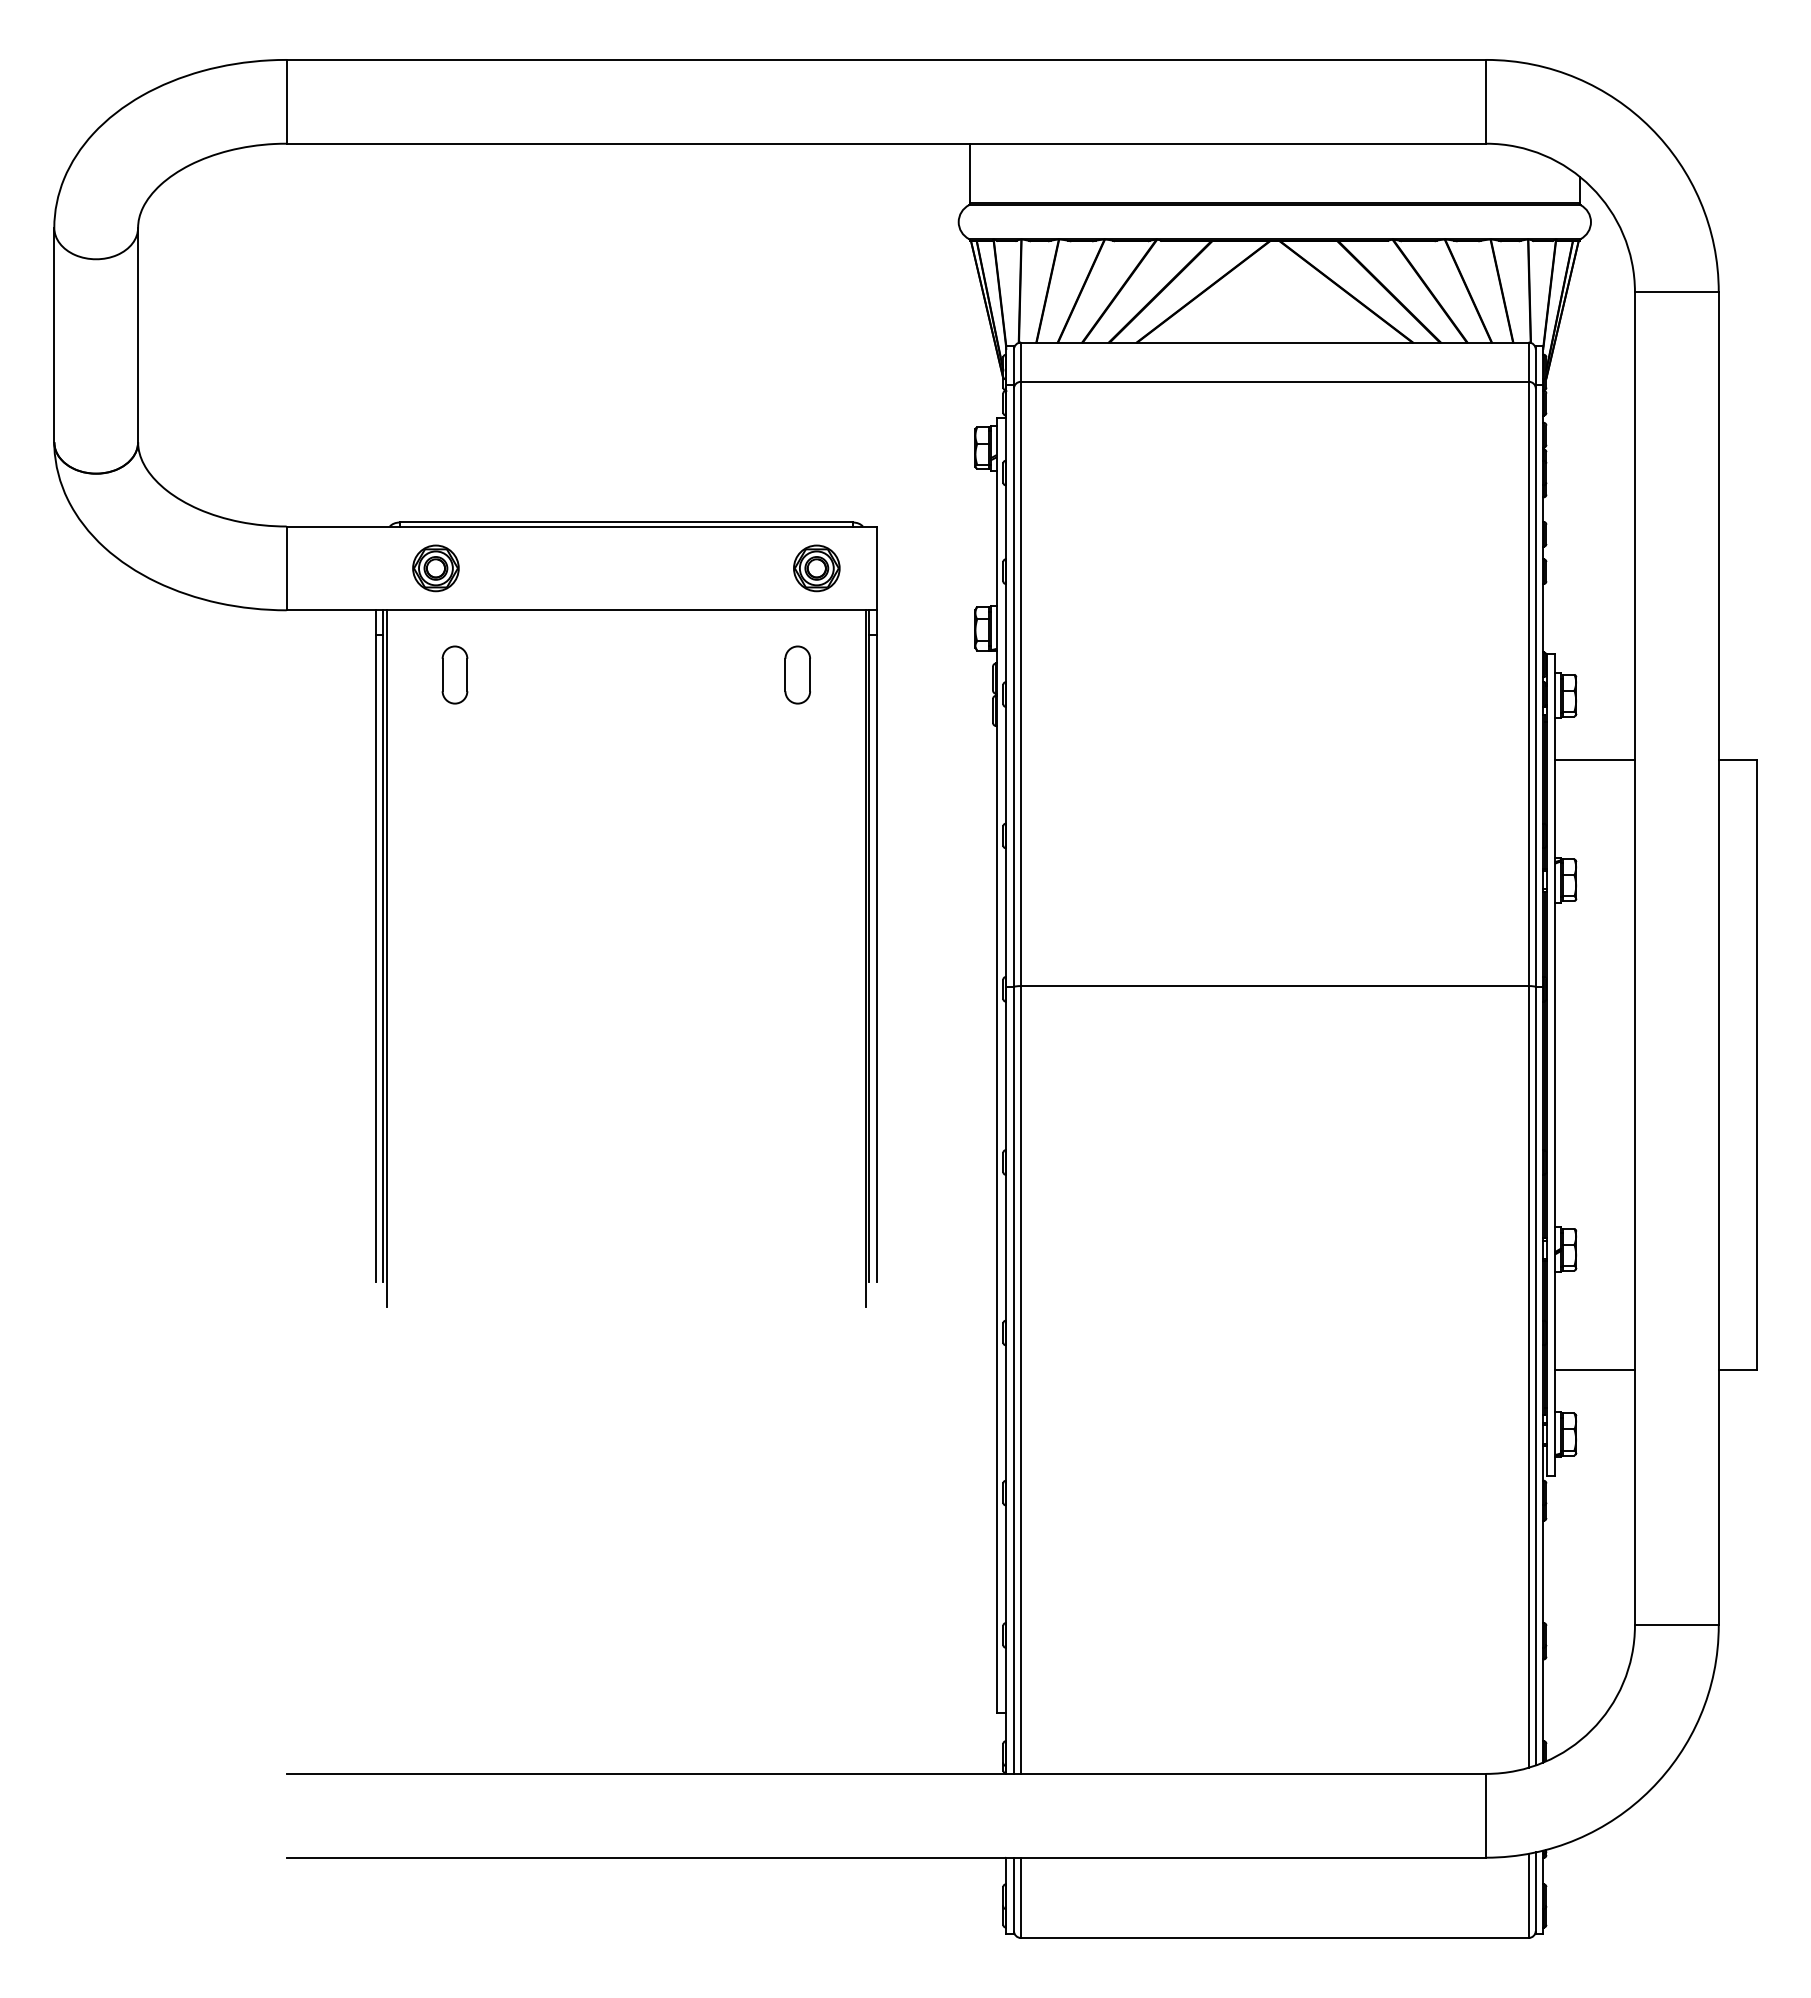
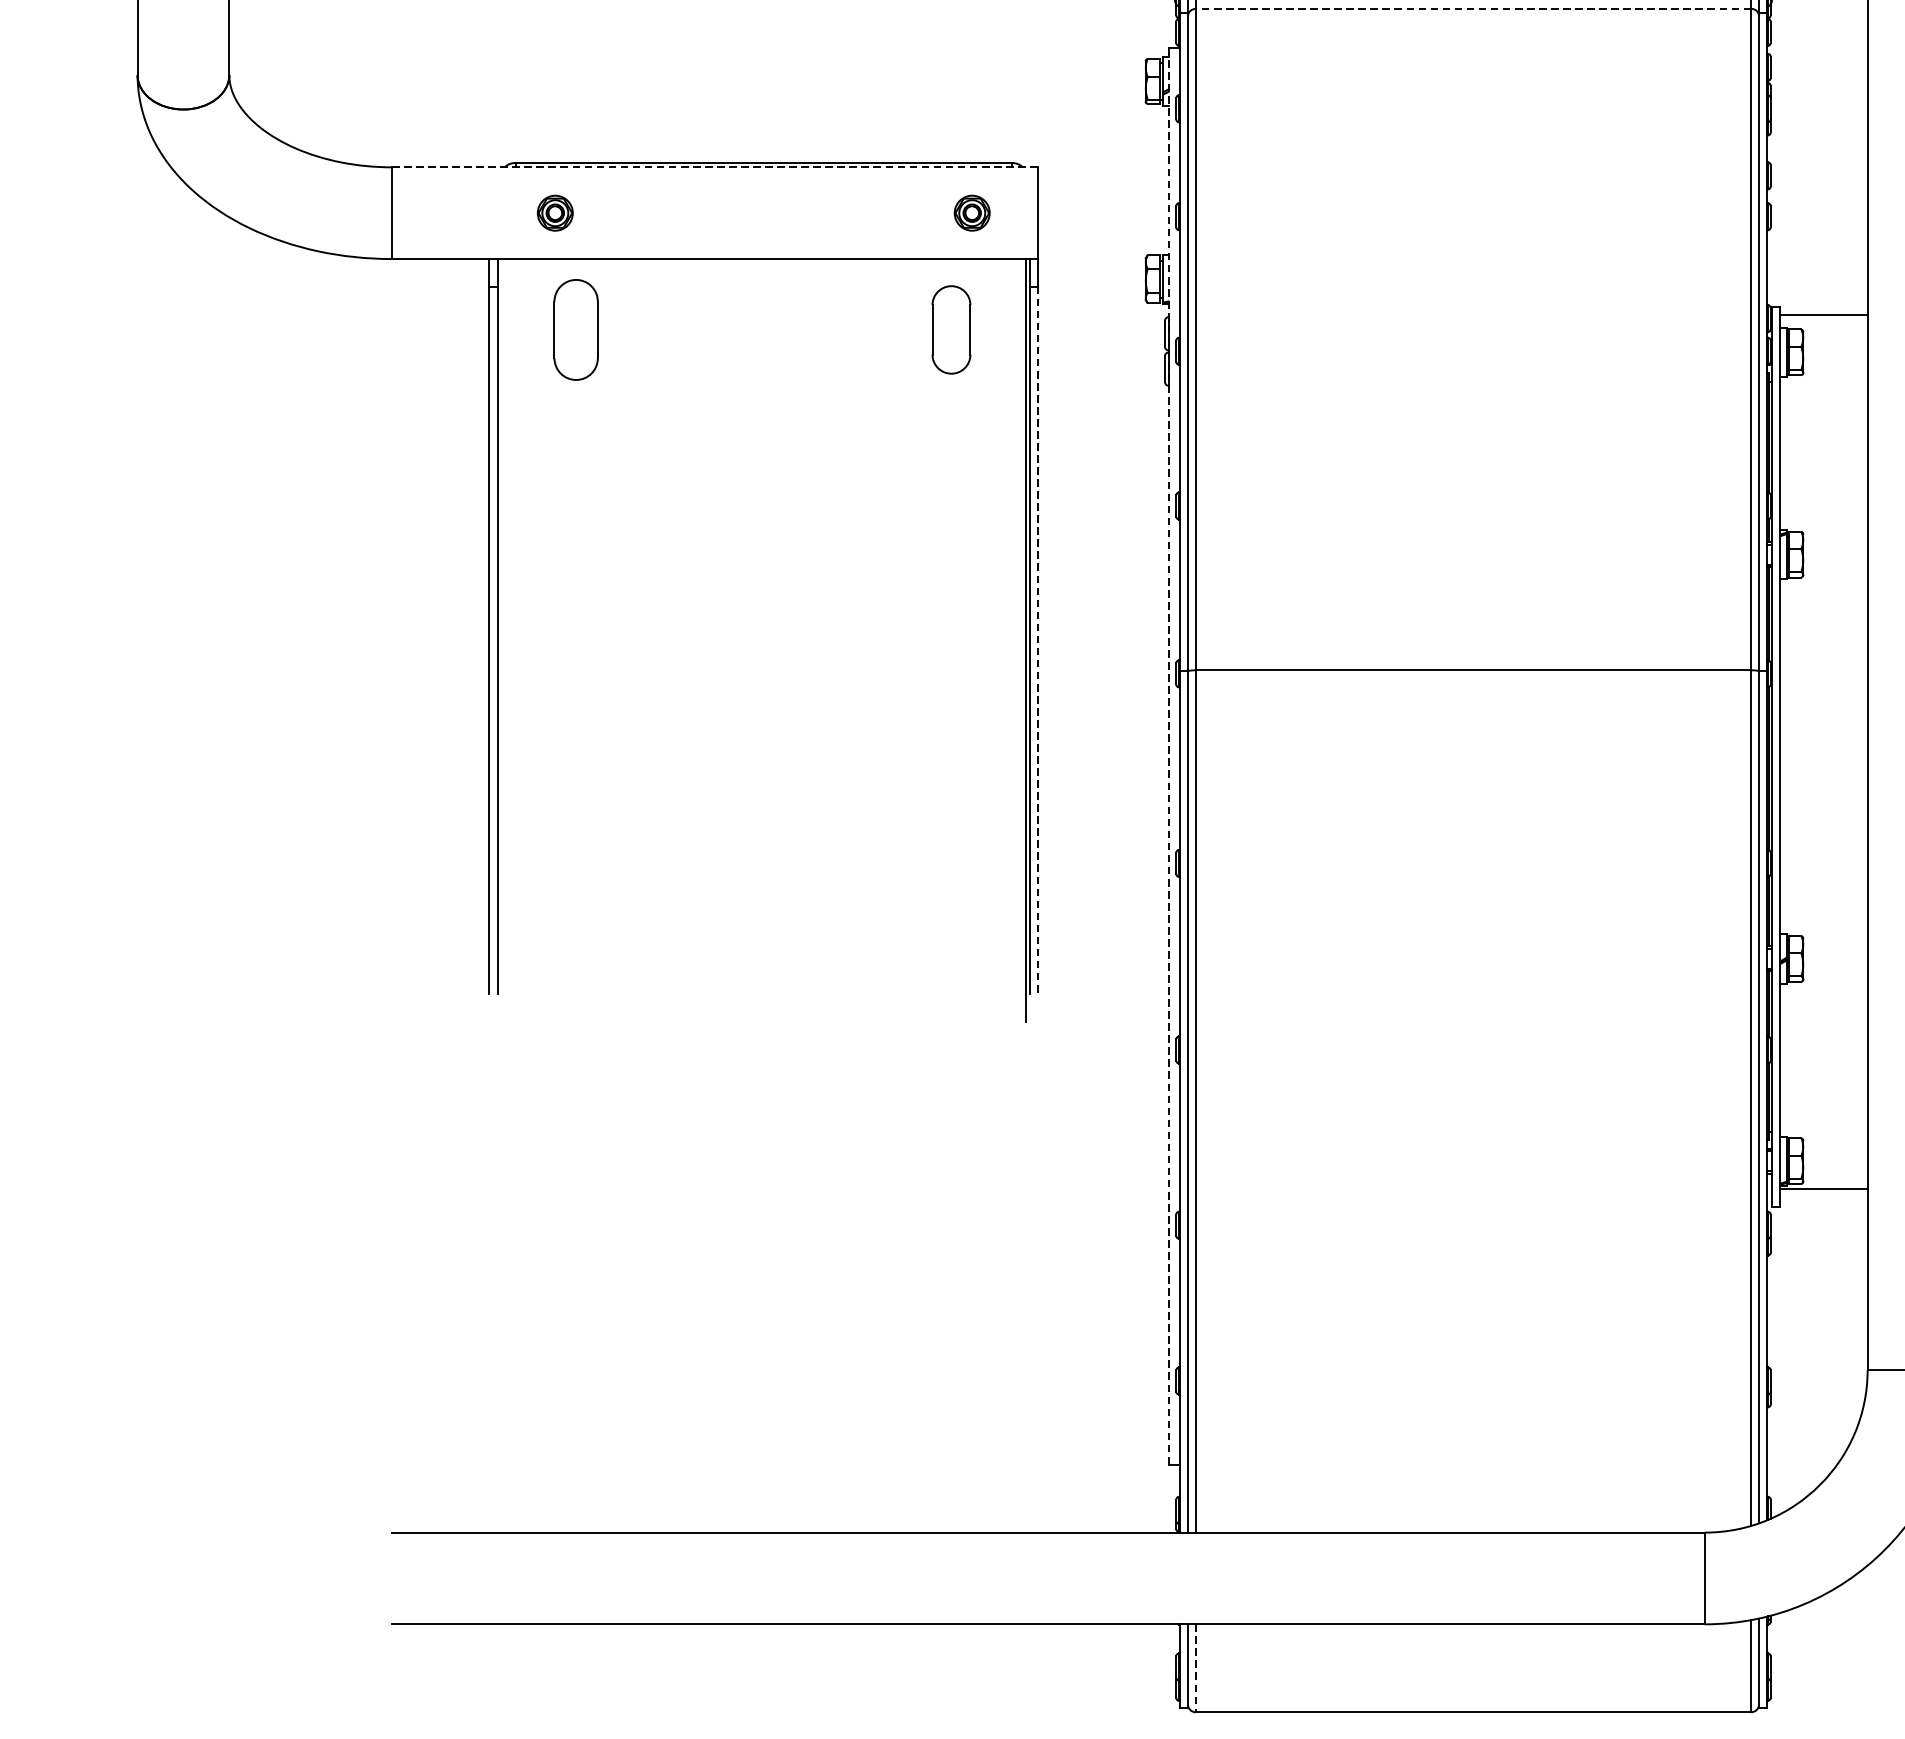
line: (1274, 381) -> (1473, 8), solid -> dashed
line: (582, 526) -> (715, 167), solid -> dashed
part: (435, 568) -> (554, 213), size x0.7
part: (816, 568) -> (971, 213), size x0.7
part: (454, 674) -> (575, 329), size x1.6
part: (797, 674) -> (951, 329), size x1.4
line: (1594, 760) -> (1823, 315), moved
line: (387, 958) -> (502, 640), removed
line: (877, 959) -> (1038, 641), solid -> dashed
line: (996, 1065) -> (1168, 757), solid -> dashed
line: (1594, 1369) -> (1823, 1188), moved
line: (1021, 1898) -> (1196, 1668), solid -> dashed

